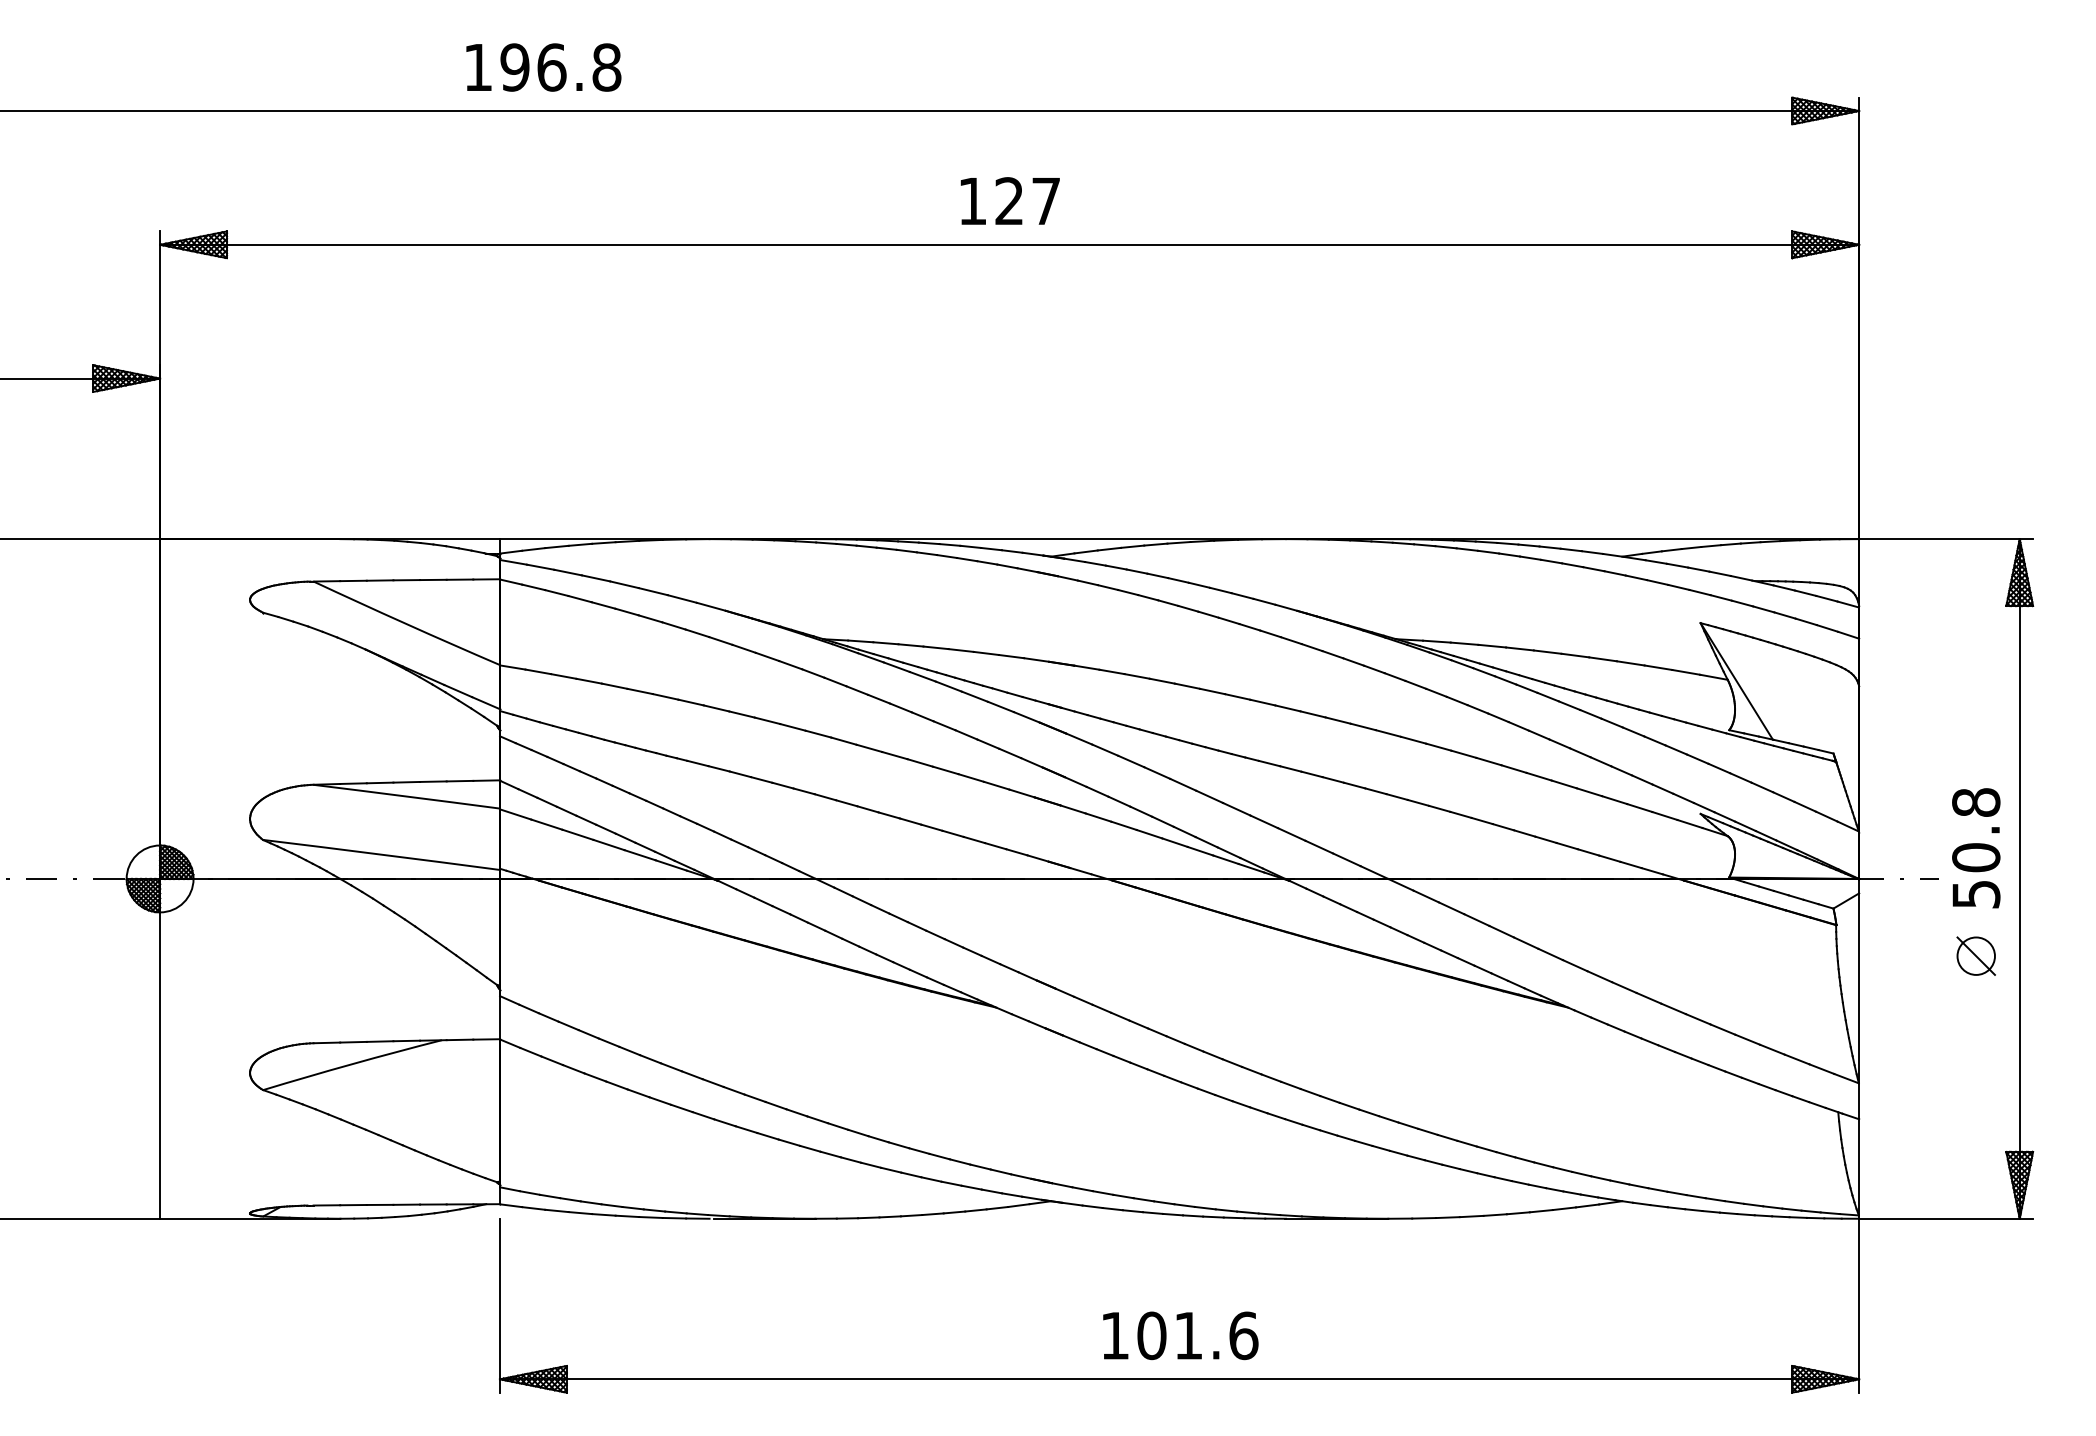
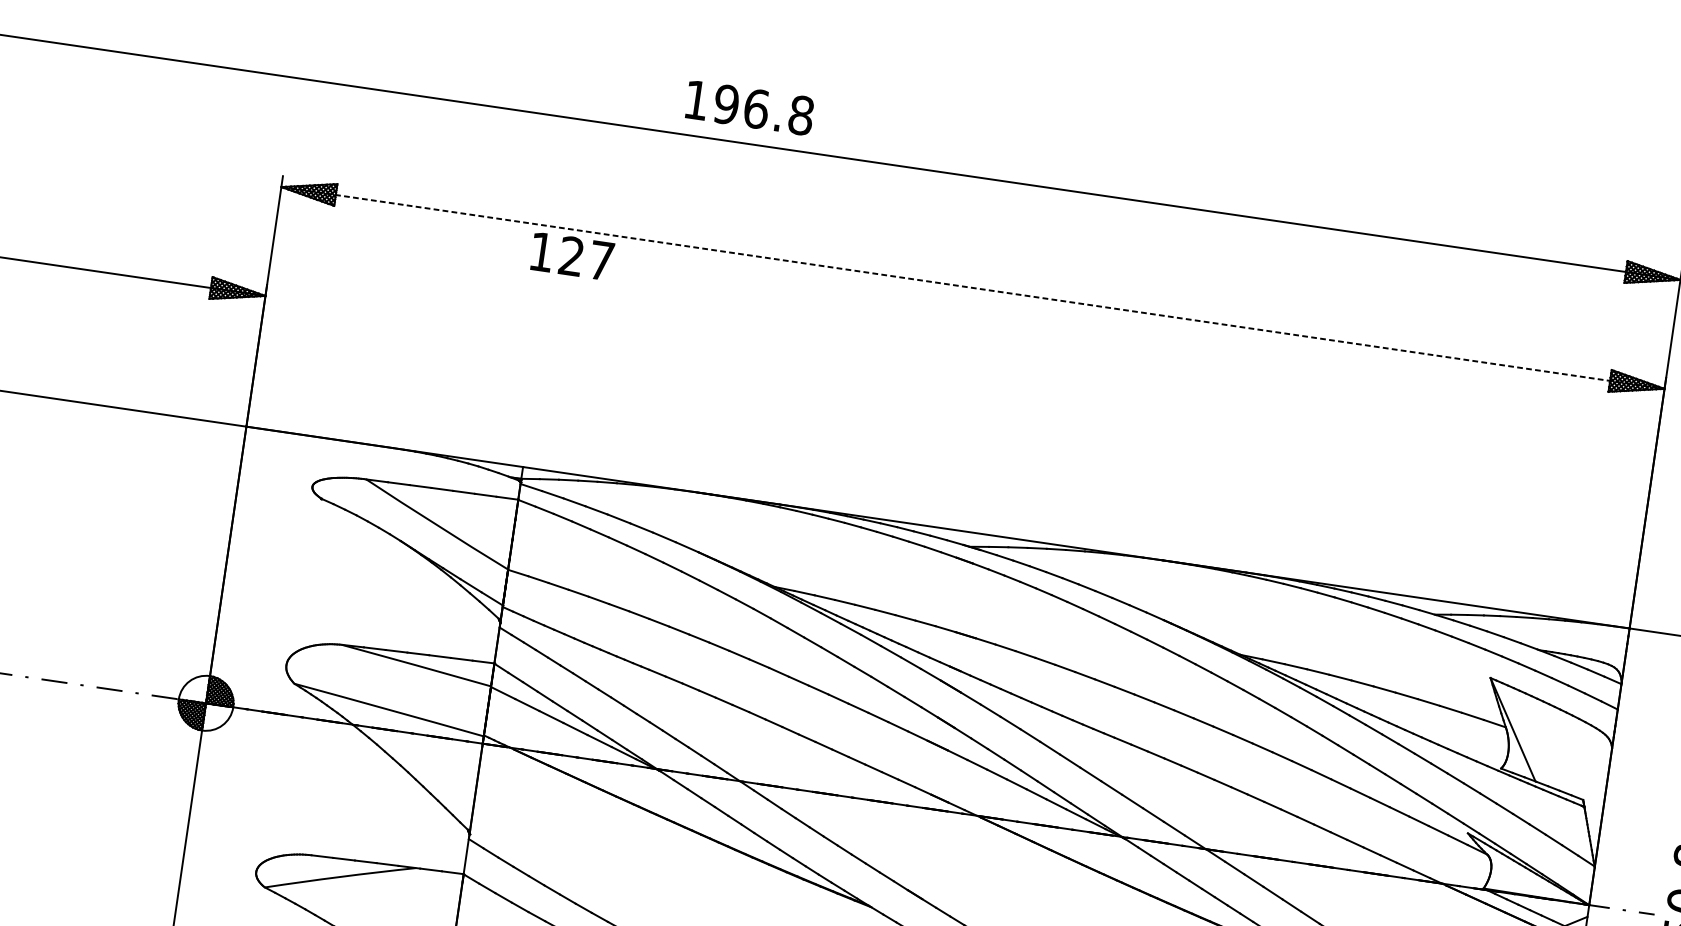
text: (543, 67) -> (749, 107), moved
text: (1009, 200) -> (571, 255), moved
line: (1009, 244) -> (972, 287), solid -> dashed

